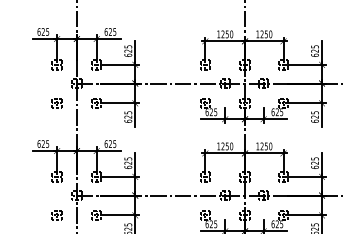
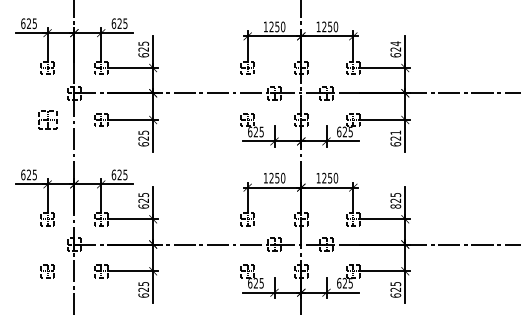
text: (314, 46) -> (395, 43), 625 -> 624
part: (57, 102) -> (47, 119), size x1.4
text: (314, 112) -> (395, 132), 625 -> 621
text: (314, 167) -> (395, 206), 625 -> 825

